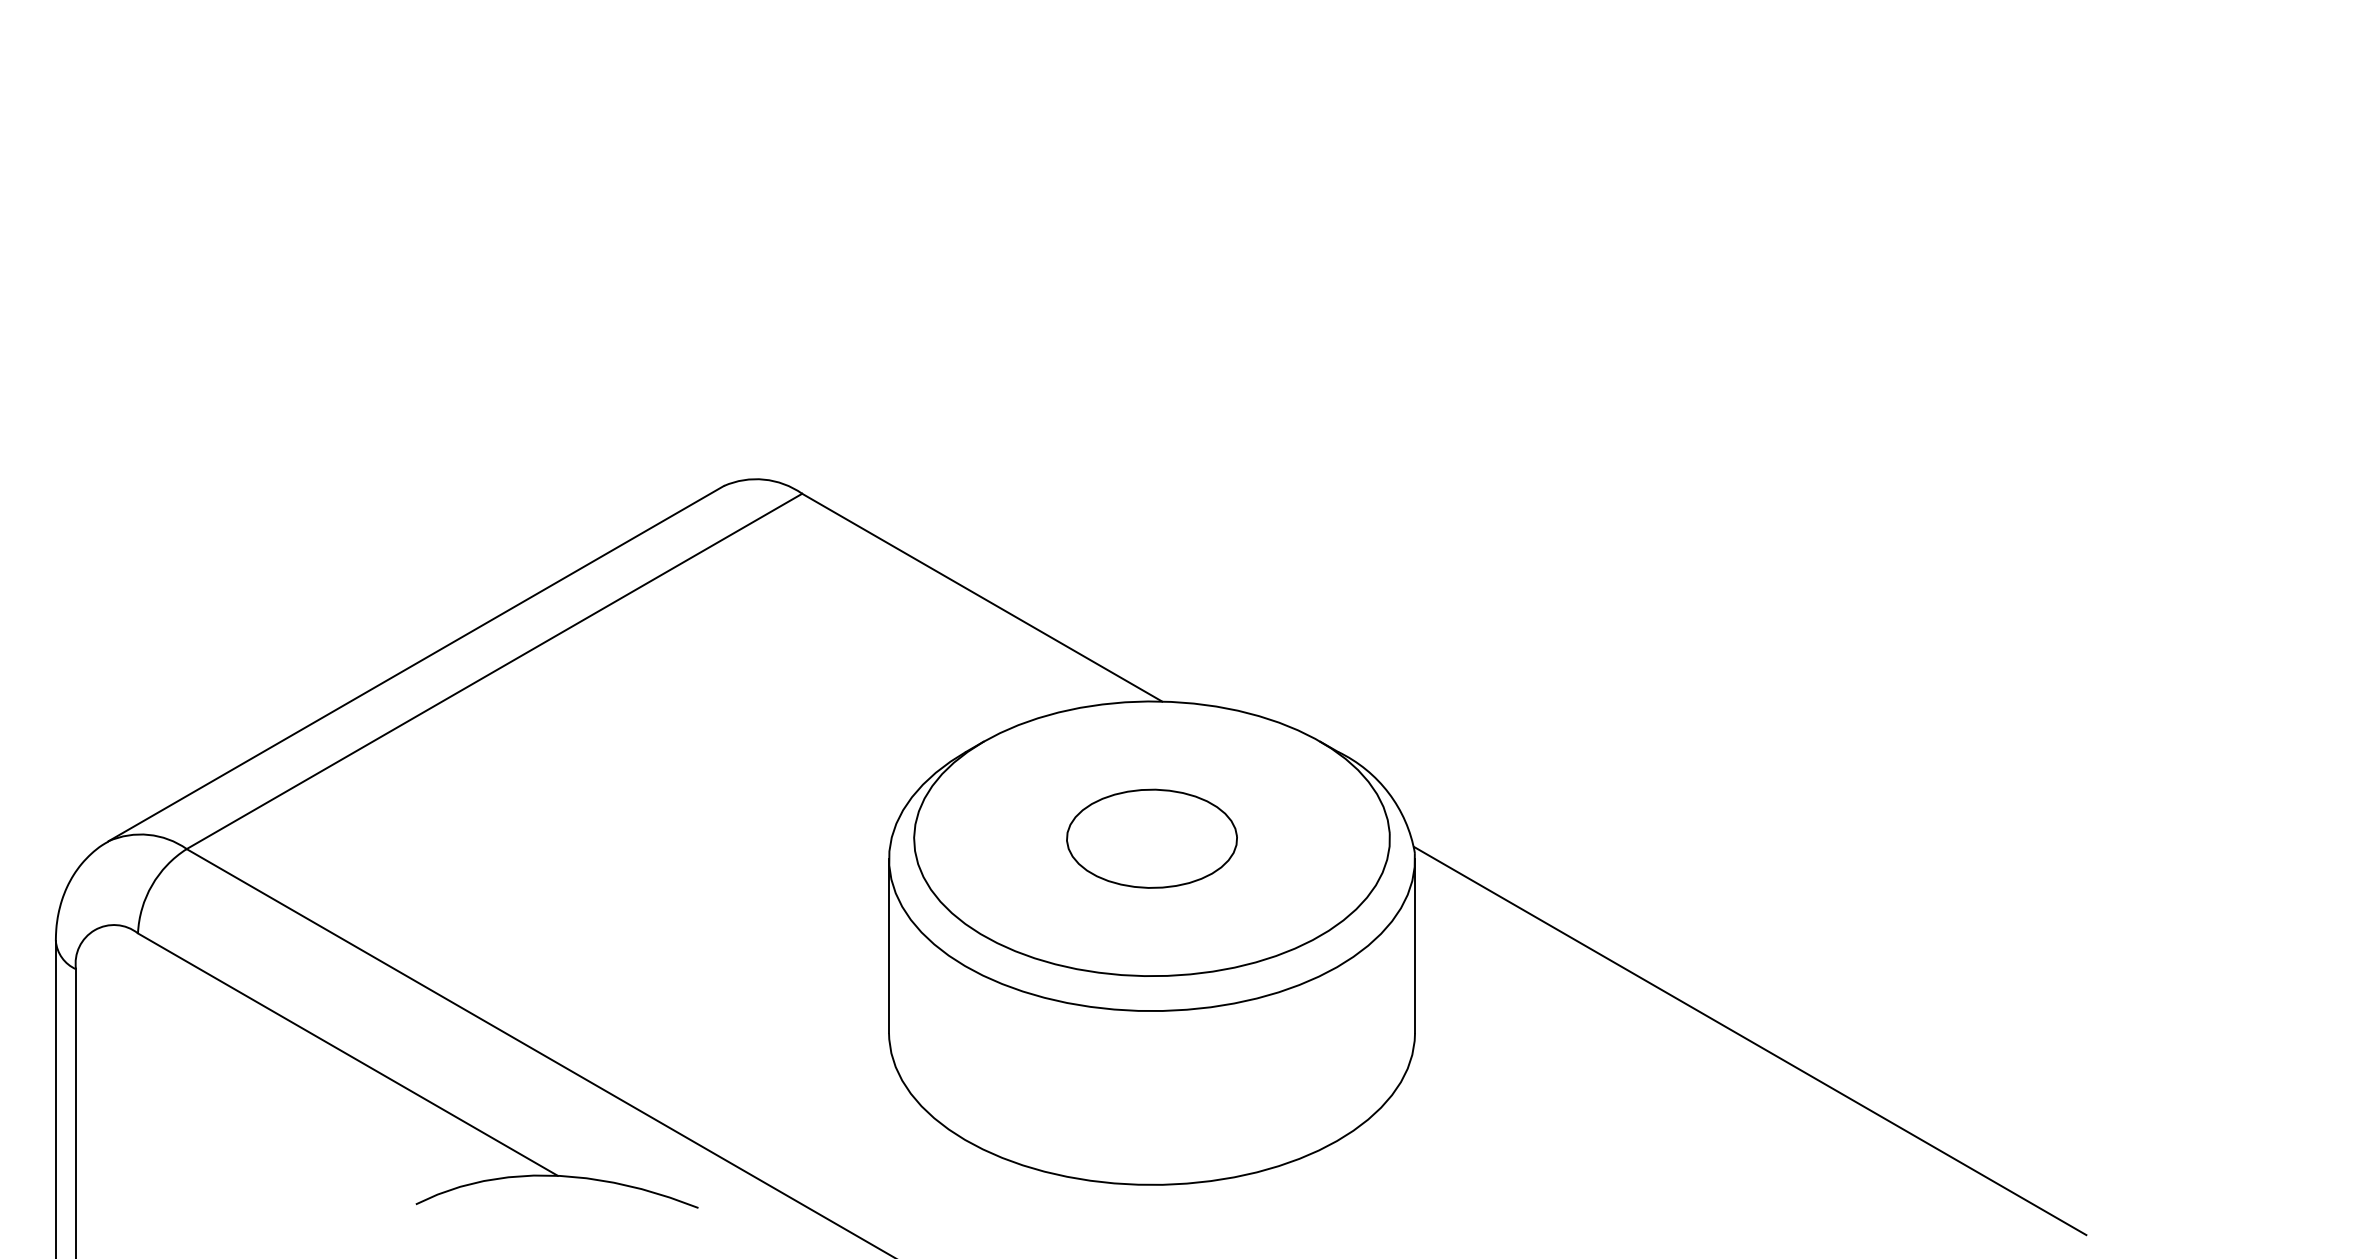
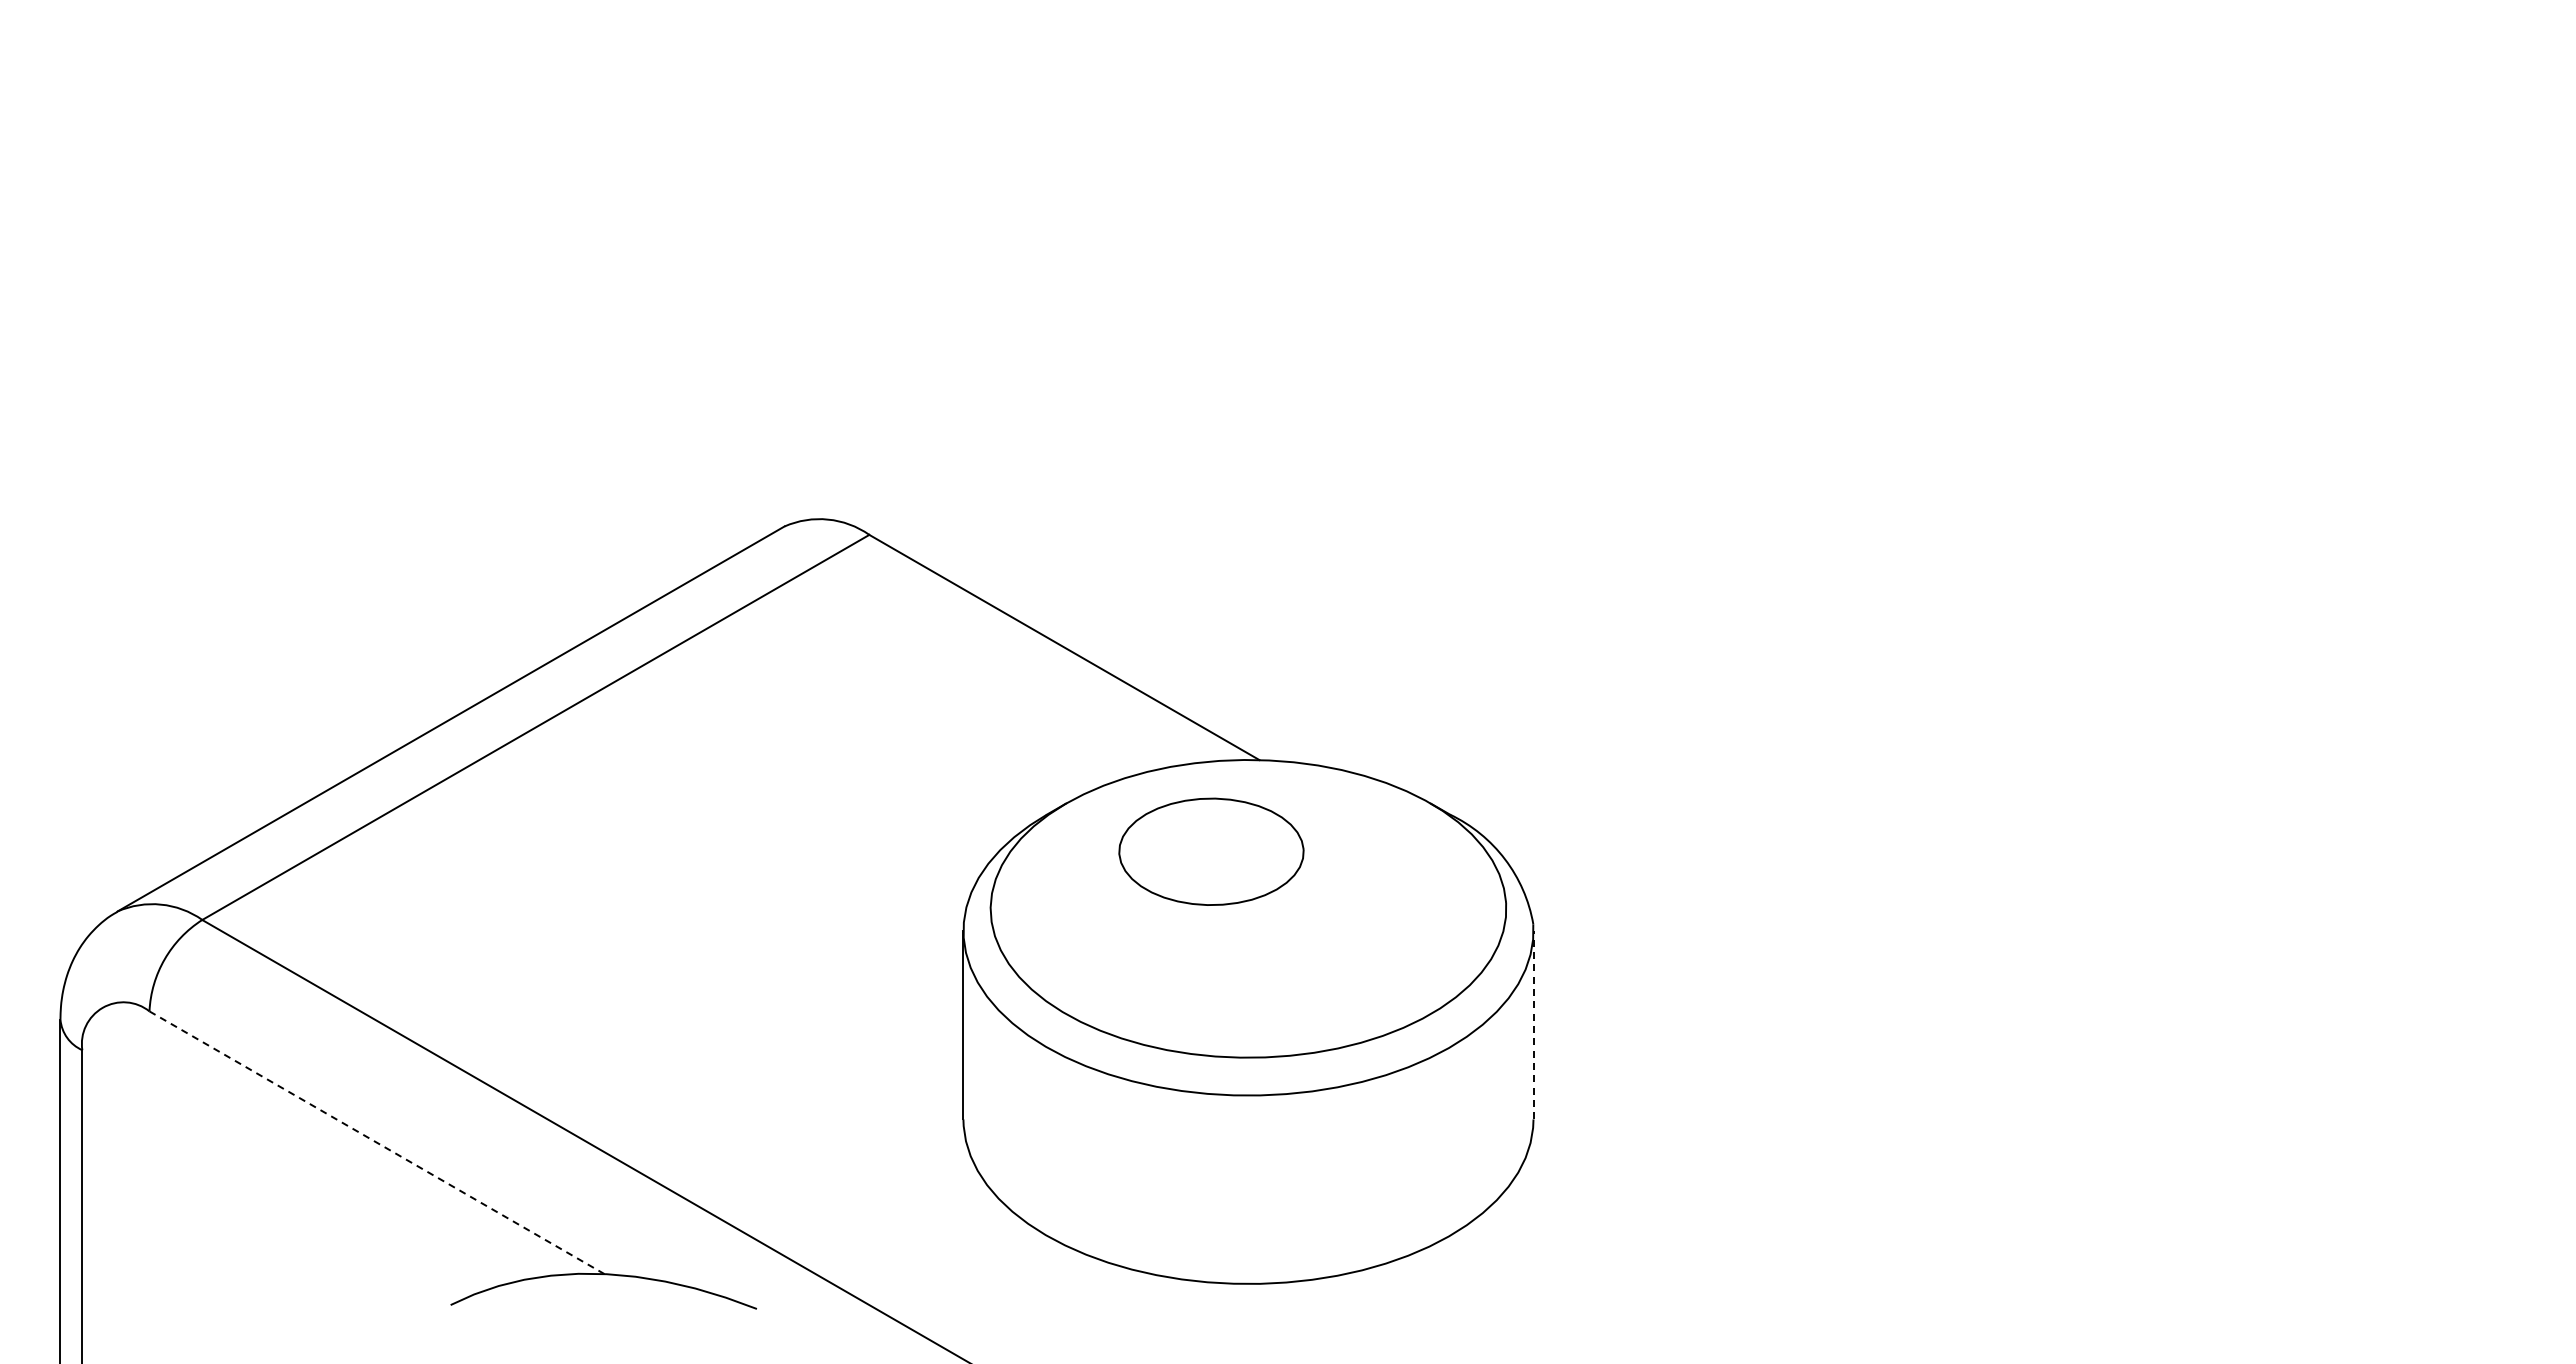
part: (1152, 838) -> (1211, 851), moved
line: (1415, 945) -> (1533, 1024), solid -> dashed
line: (1749, 1040) -> (1896, 1127), removed
line: (348, 1054) -> (377, 1142), solid -> dashed

